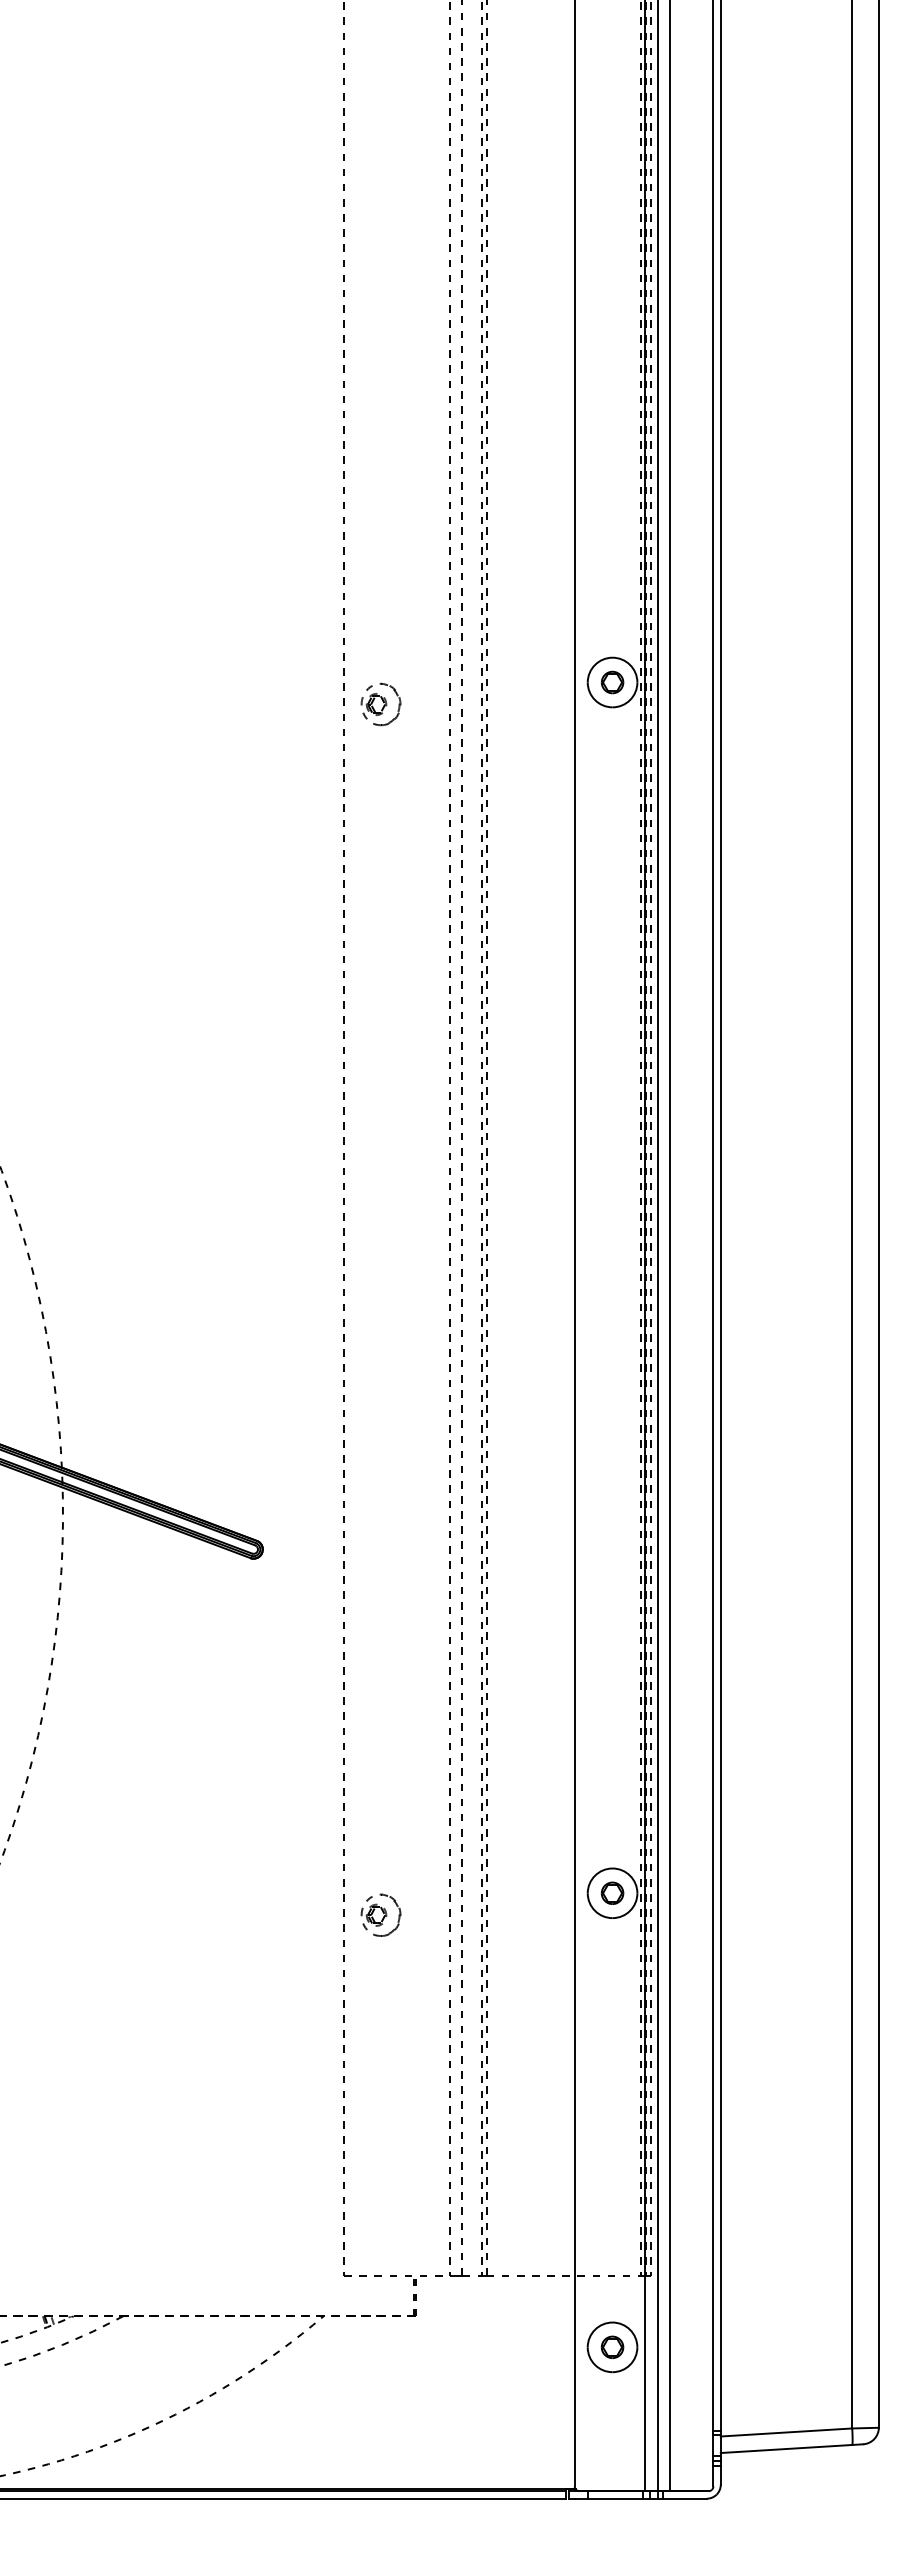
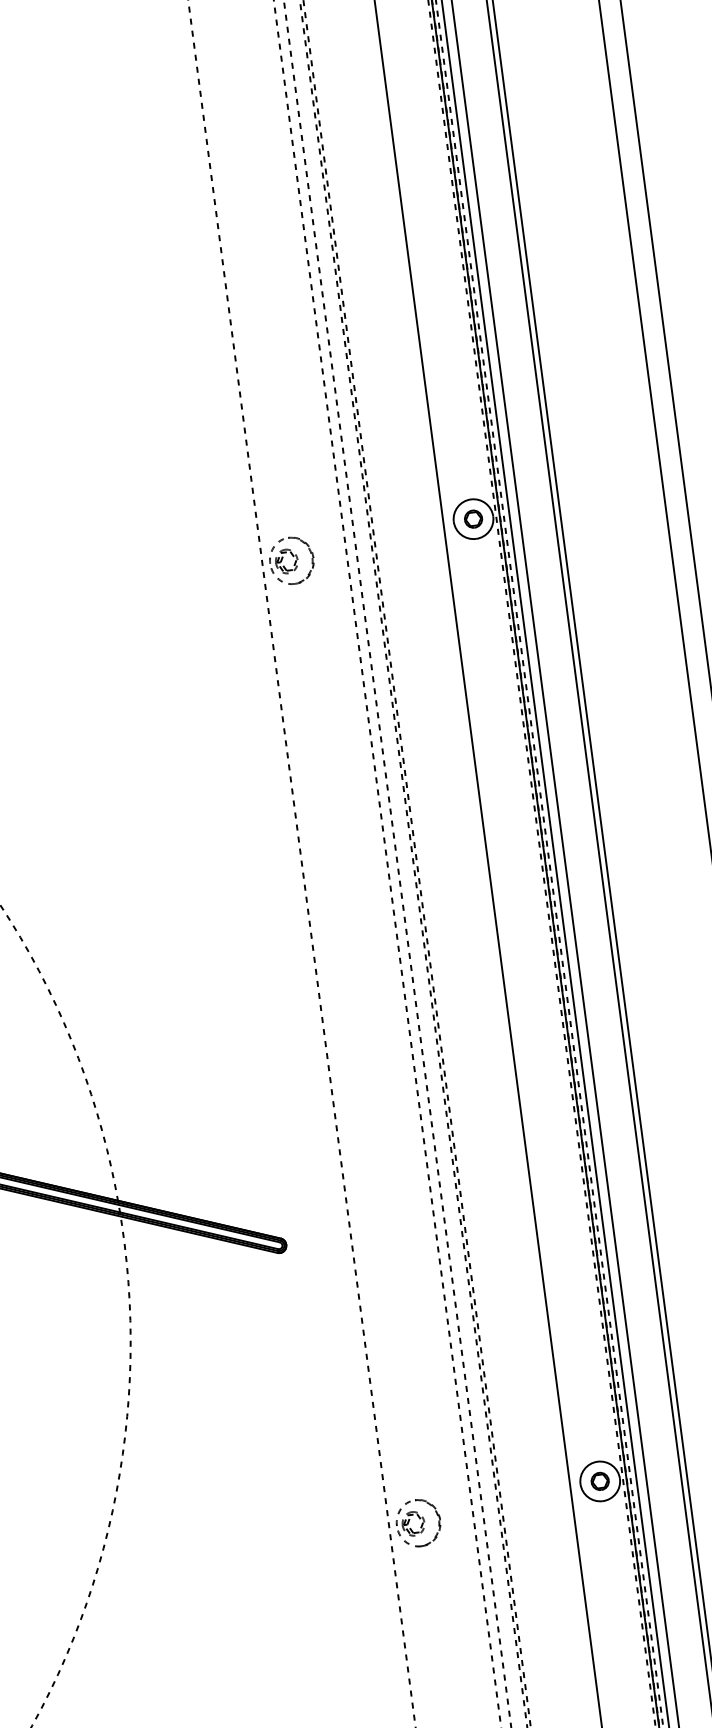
part: (380, 704) -> (291, 560), size x1.4
part: (380, 1914) -> (418, 1522), size x1.4

